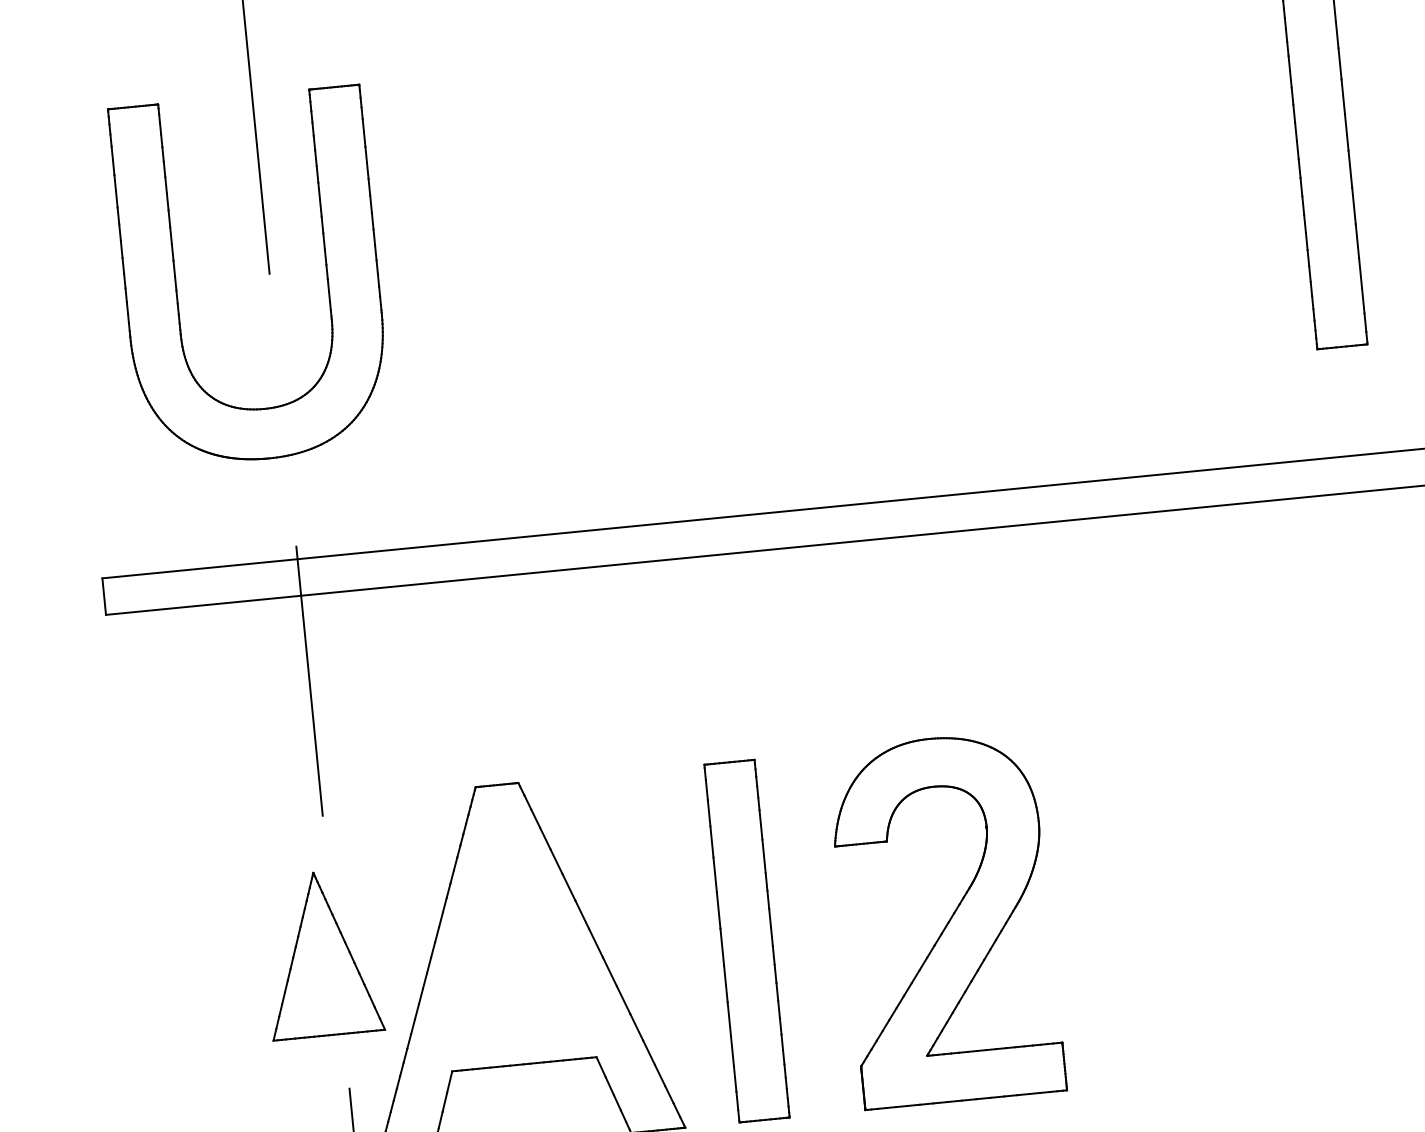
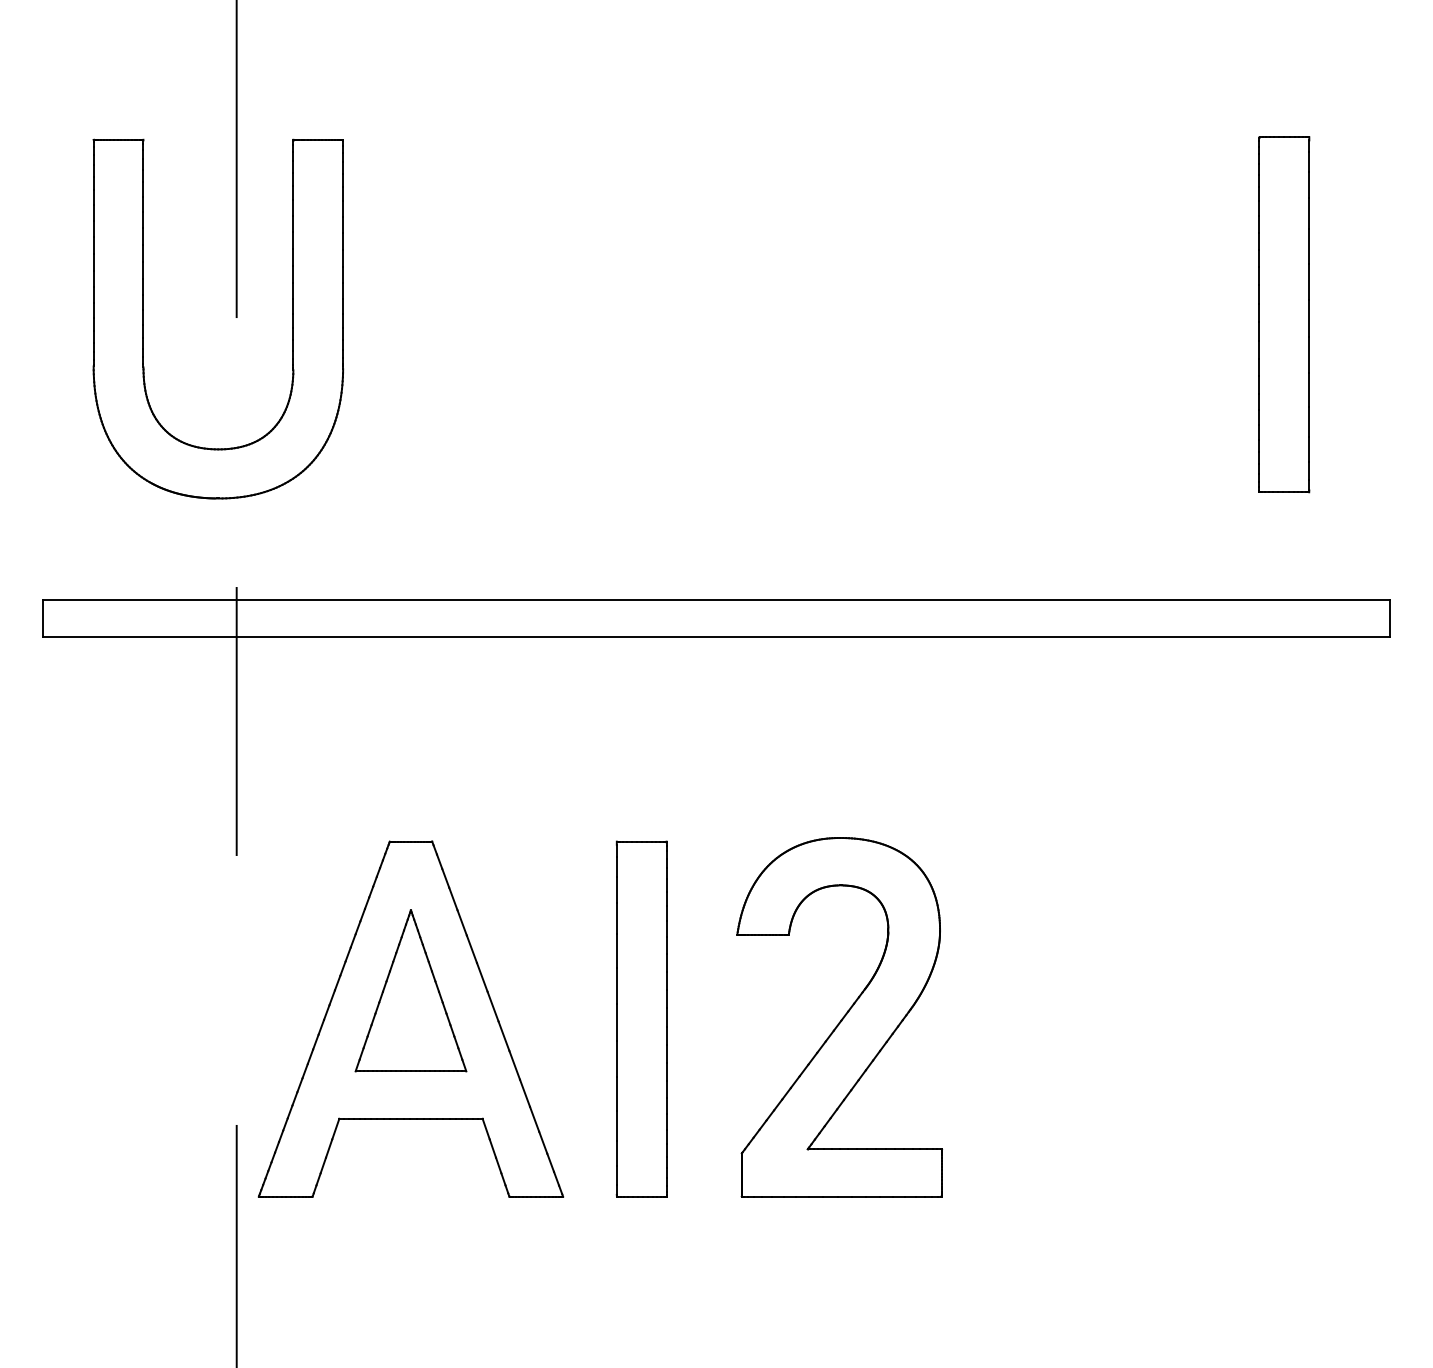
part: (320, 953) -> (410, 990), moved

